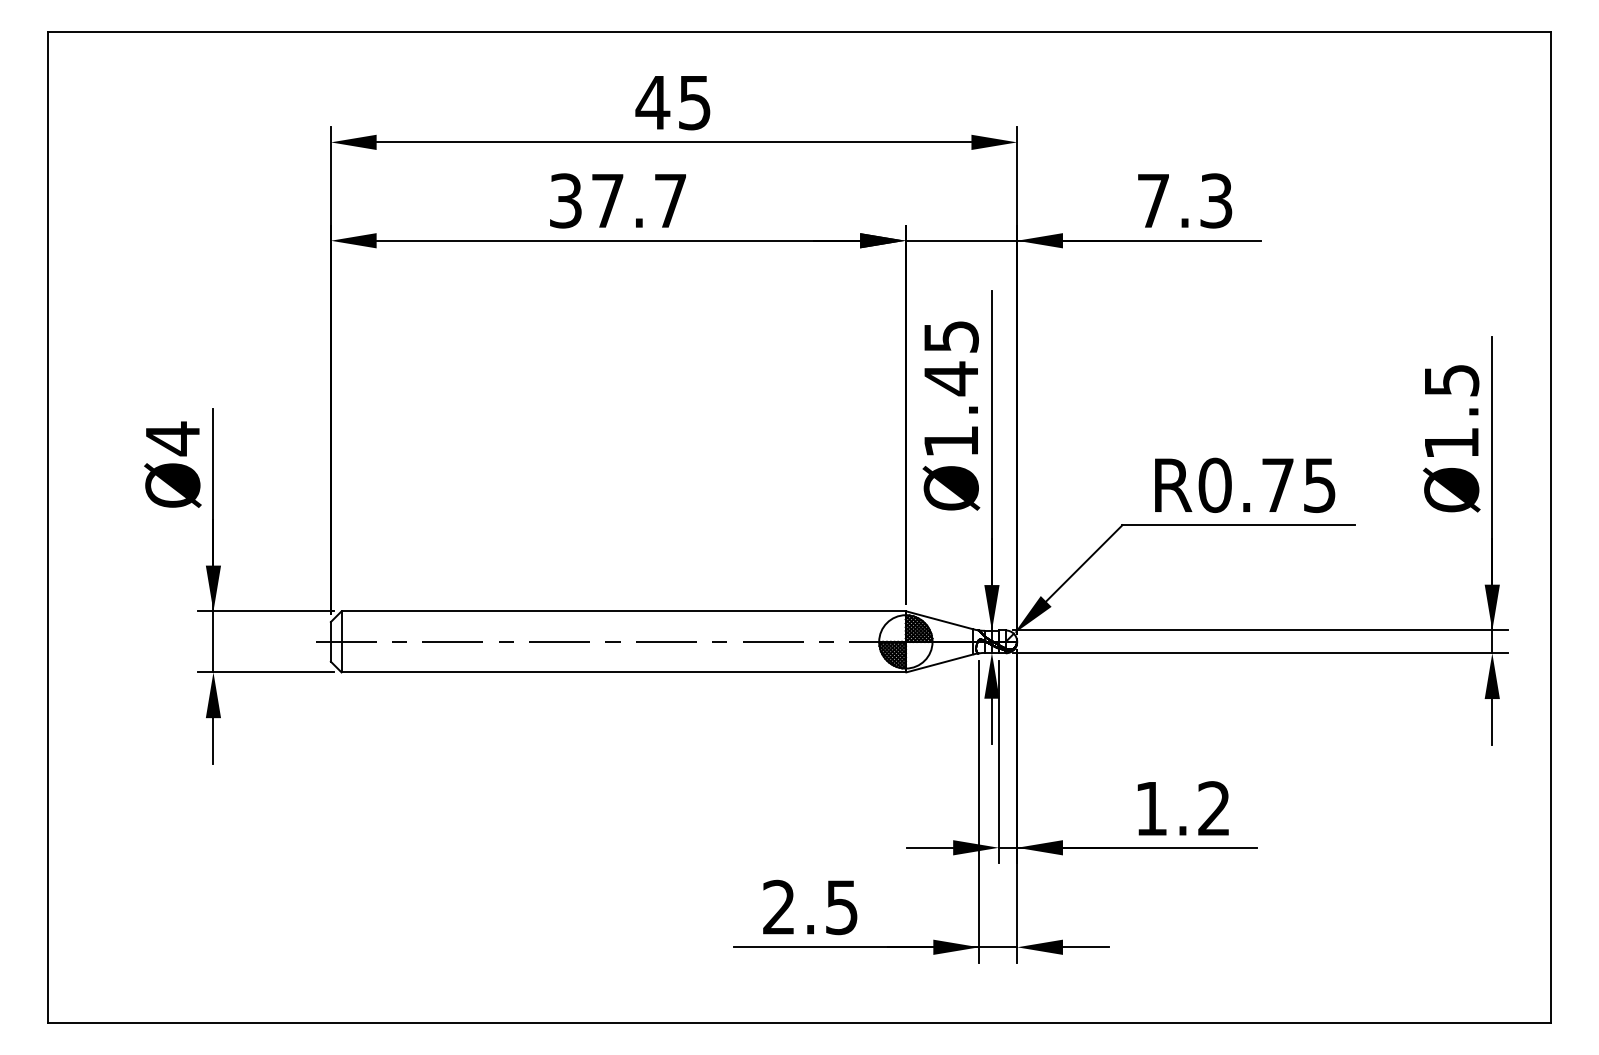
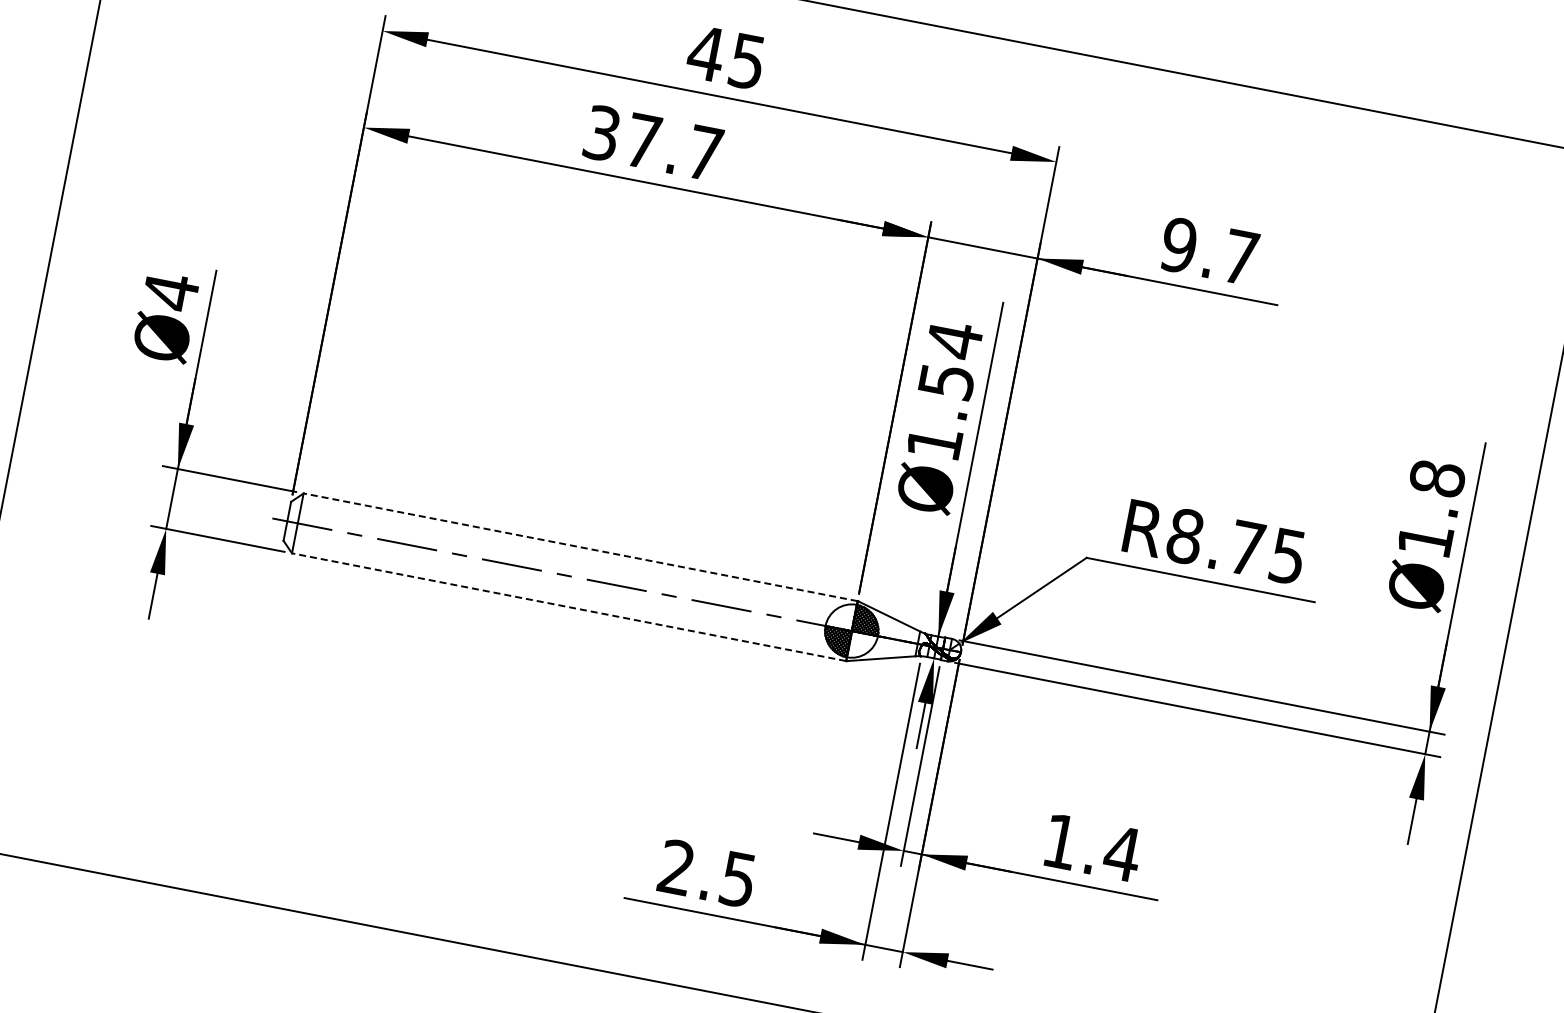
text: (1184, 200) -> (1209, 250), 7.3 -> 9.7
text: (951, 357) -> (950, 360), Ø1.45 -> Ø1.54
text: (1451, 380) -> (1437, 478), Ø1.5 -> Ø1.8
text: (1214, 485) -> (1184, 536), R0.75 -> R8.75
line: (623, 611) -> (580, 547), solid -> dashed
line: (623, 672) -> (568, 607), solid -> dashed
text: (1213, 808) -> (1121, 853), 1.2 -> 1.4

